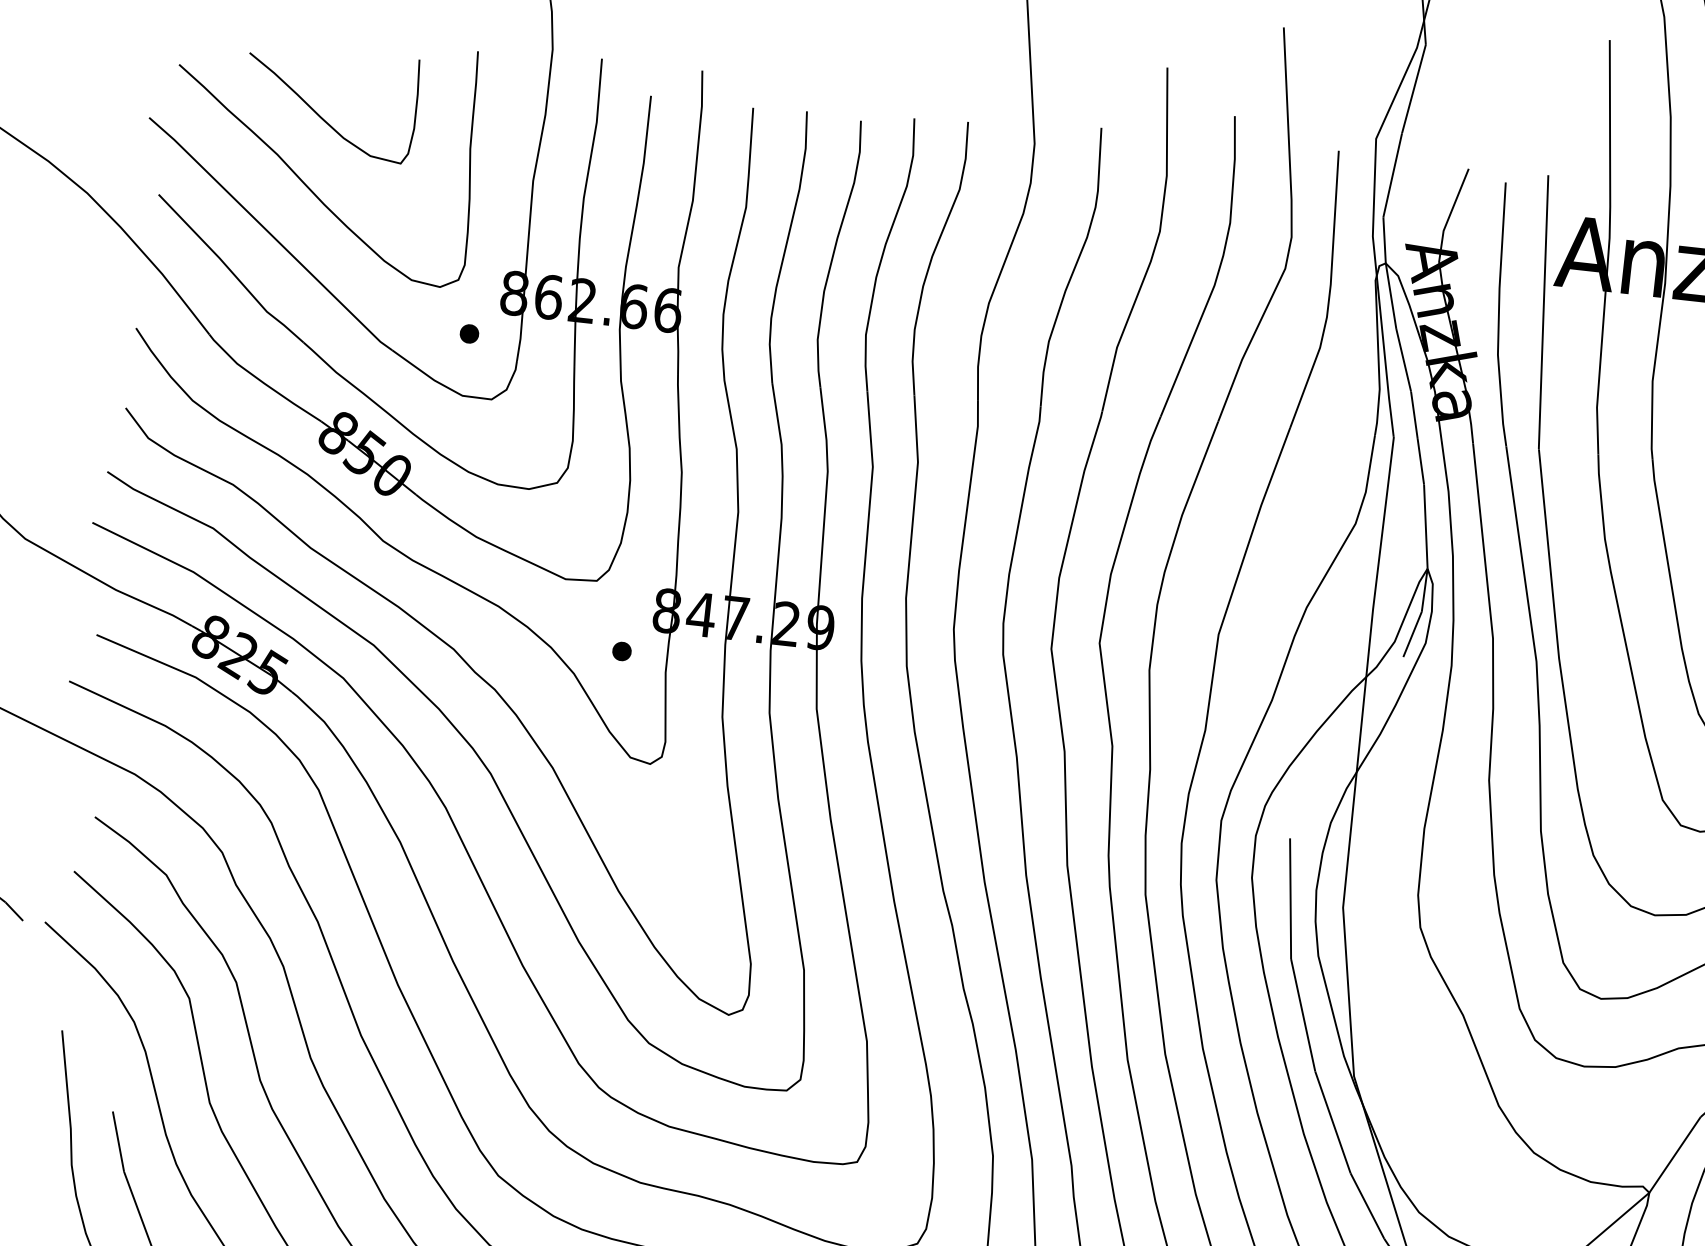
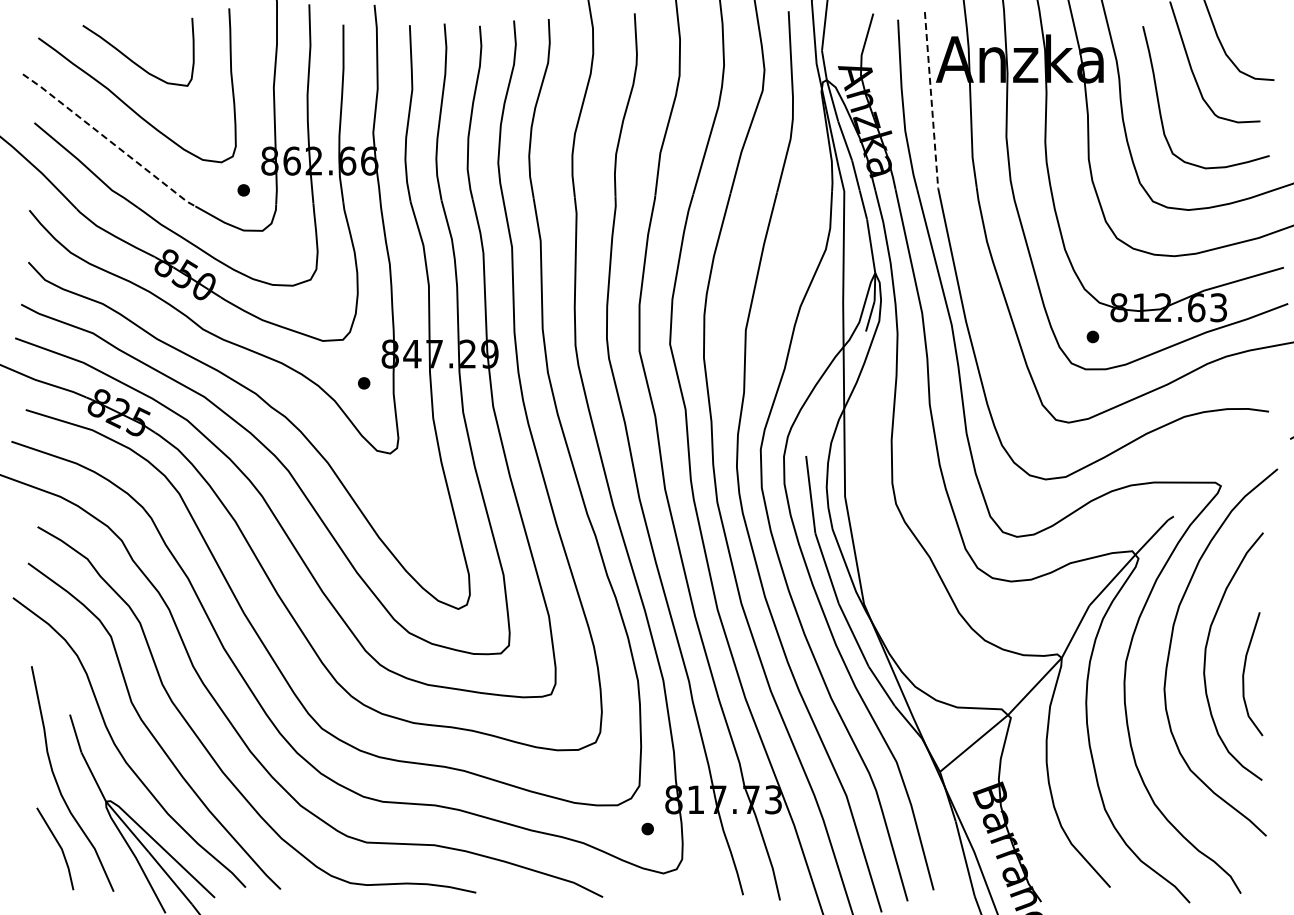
line: (271, 234) -> (109, 140), solid -> dashed
line: (1543, 314) -> (931, 101), solid -> dashed

